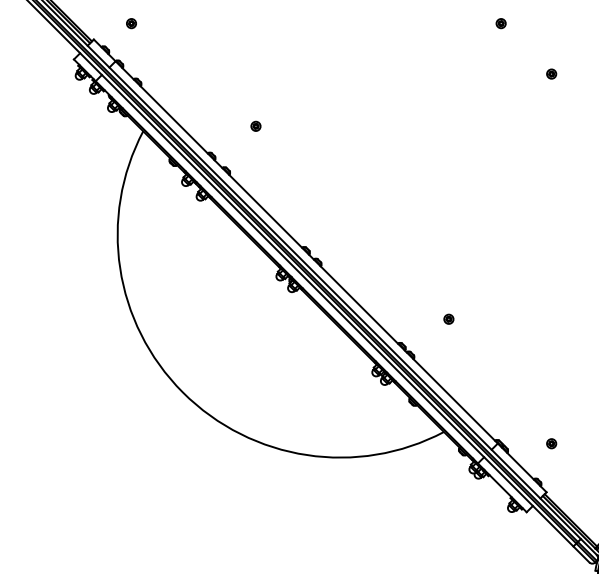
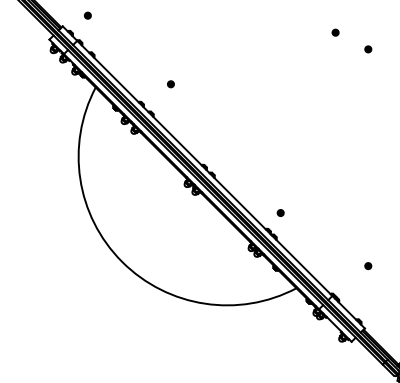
part: (501, 23) -> (335, 32), moved
part: (448, 318) -> (280, 212), moved
part: (551, 444) -> (368, 266), moved

